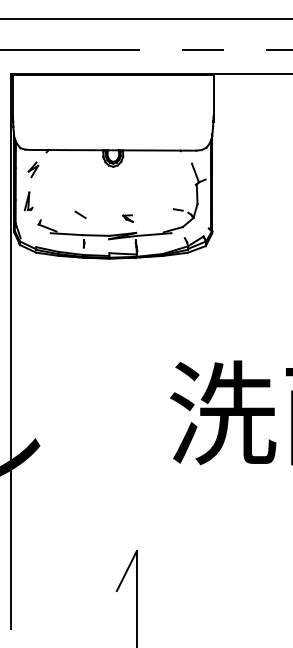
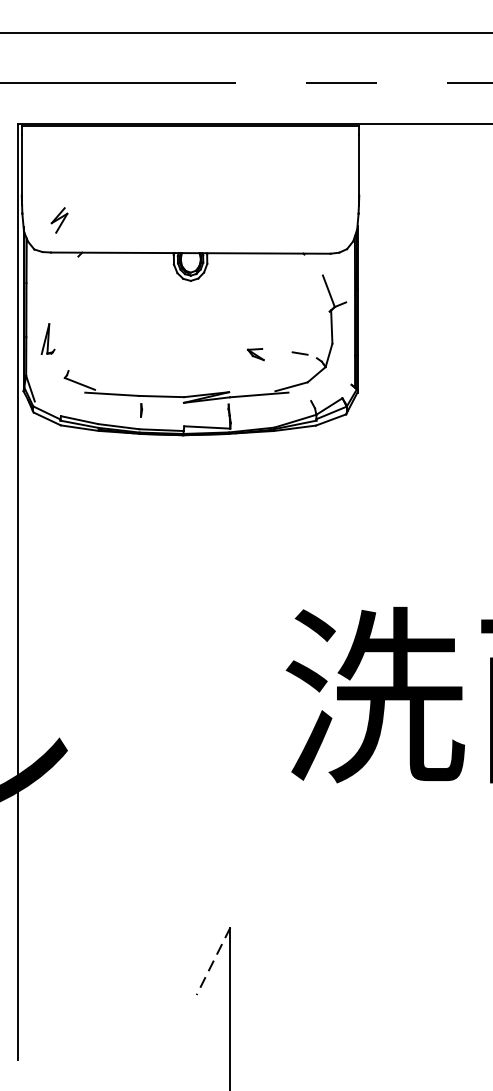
part: (33, 169) -> (59, 219), moved
line: (80, 214) -> (135, 361), removed
part: (127, 218) -> (254, 354), moved
line: (126, 571) -> (212, 962), solid -> dashed

